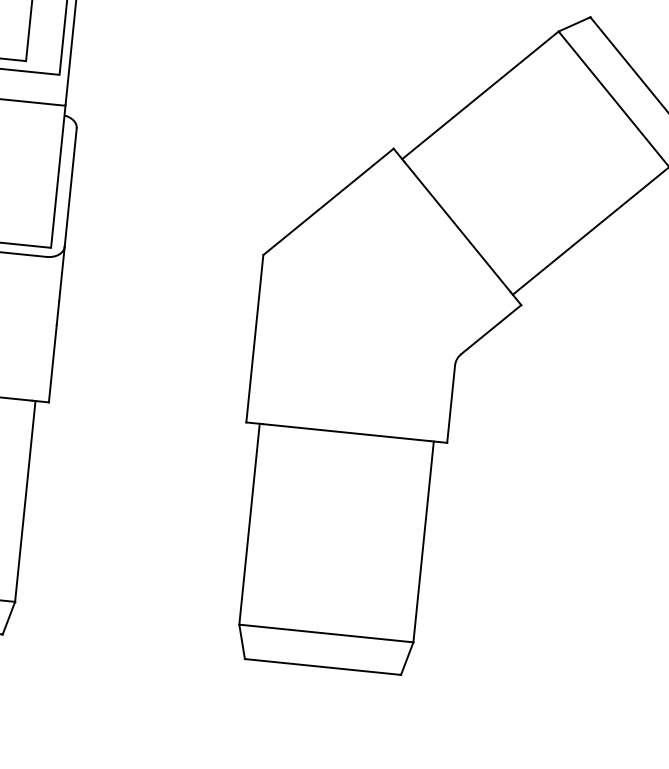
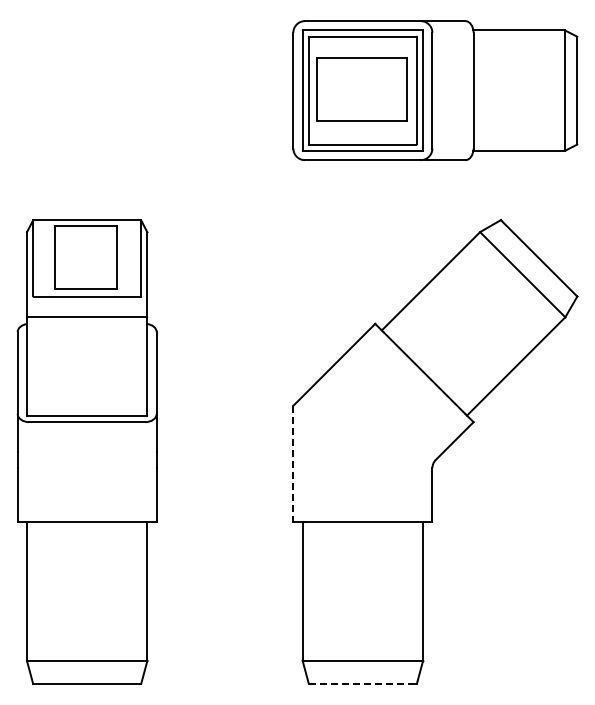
line: (255, 338) -> (293, 463), solid -> dashed
line: (322, 666) -> (362, 683), solid -> dashed

